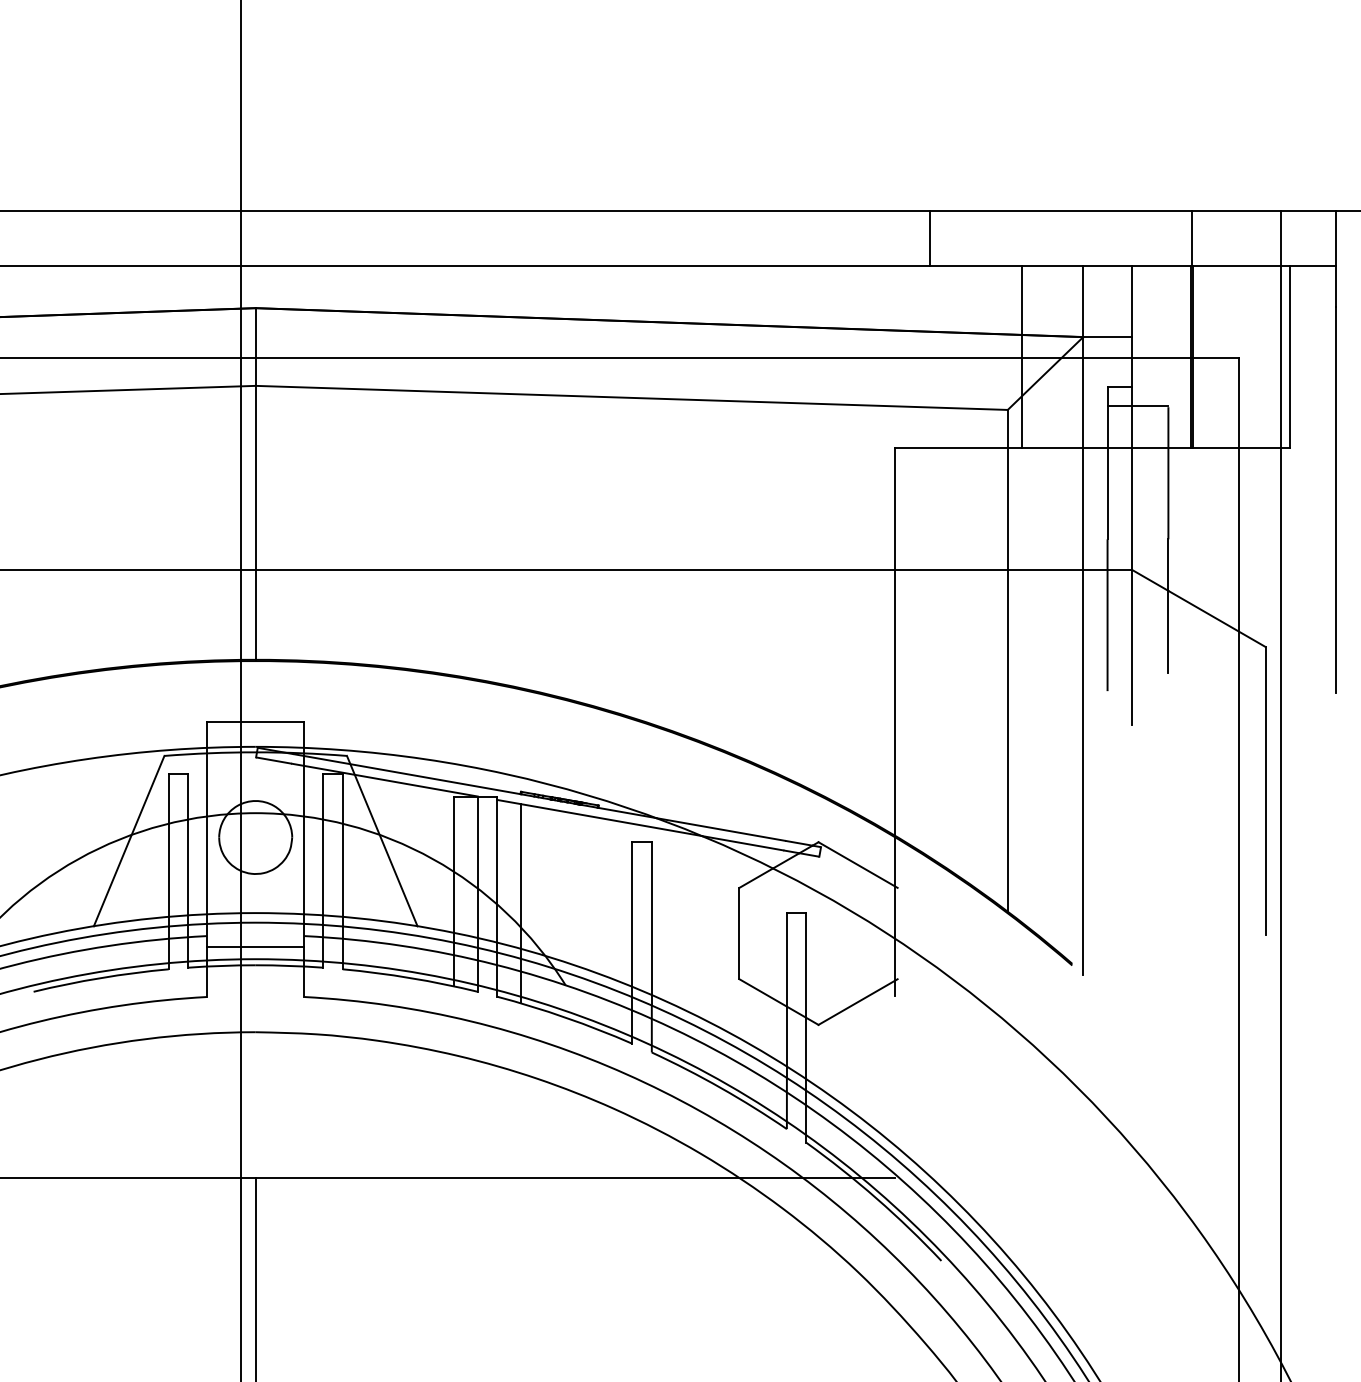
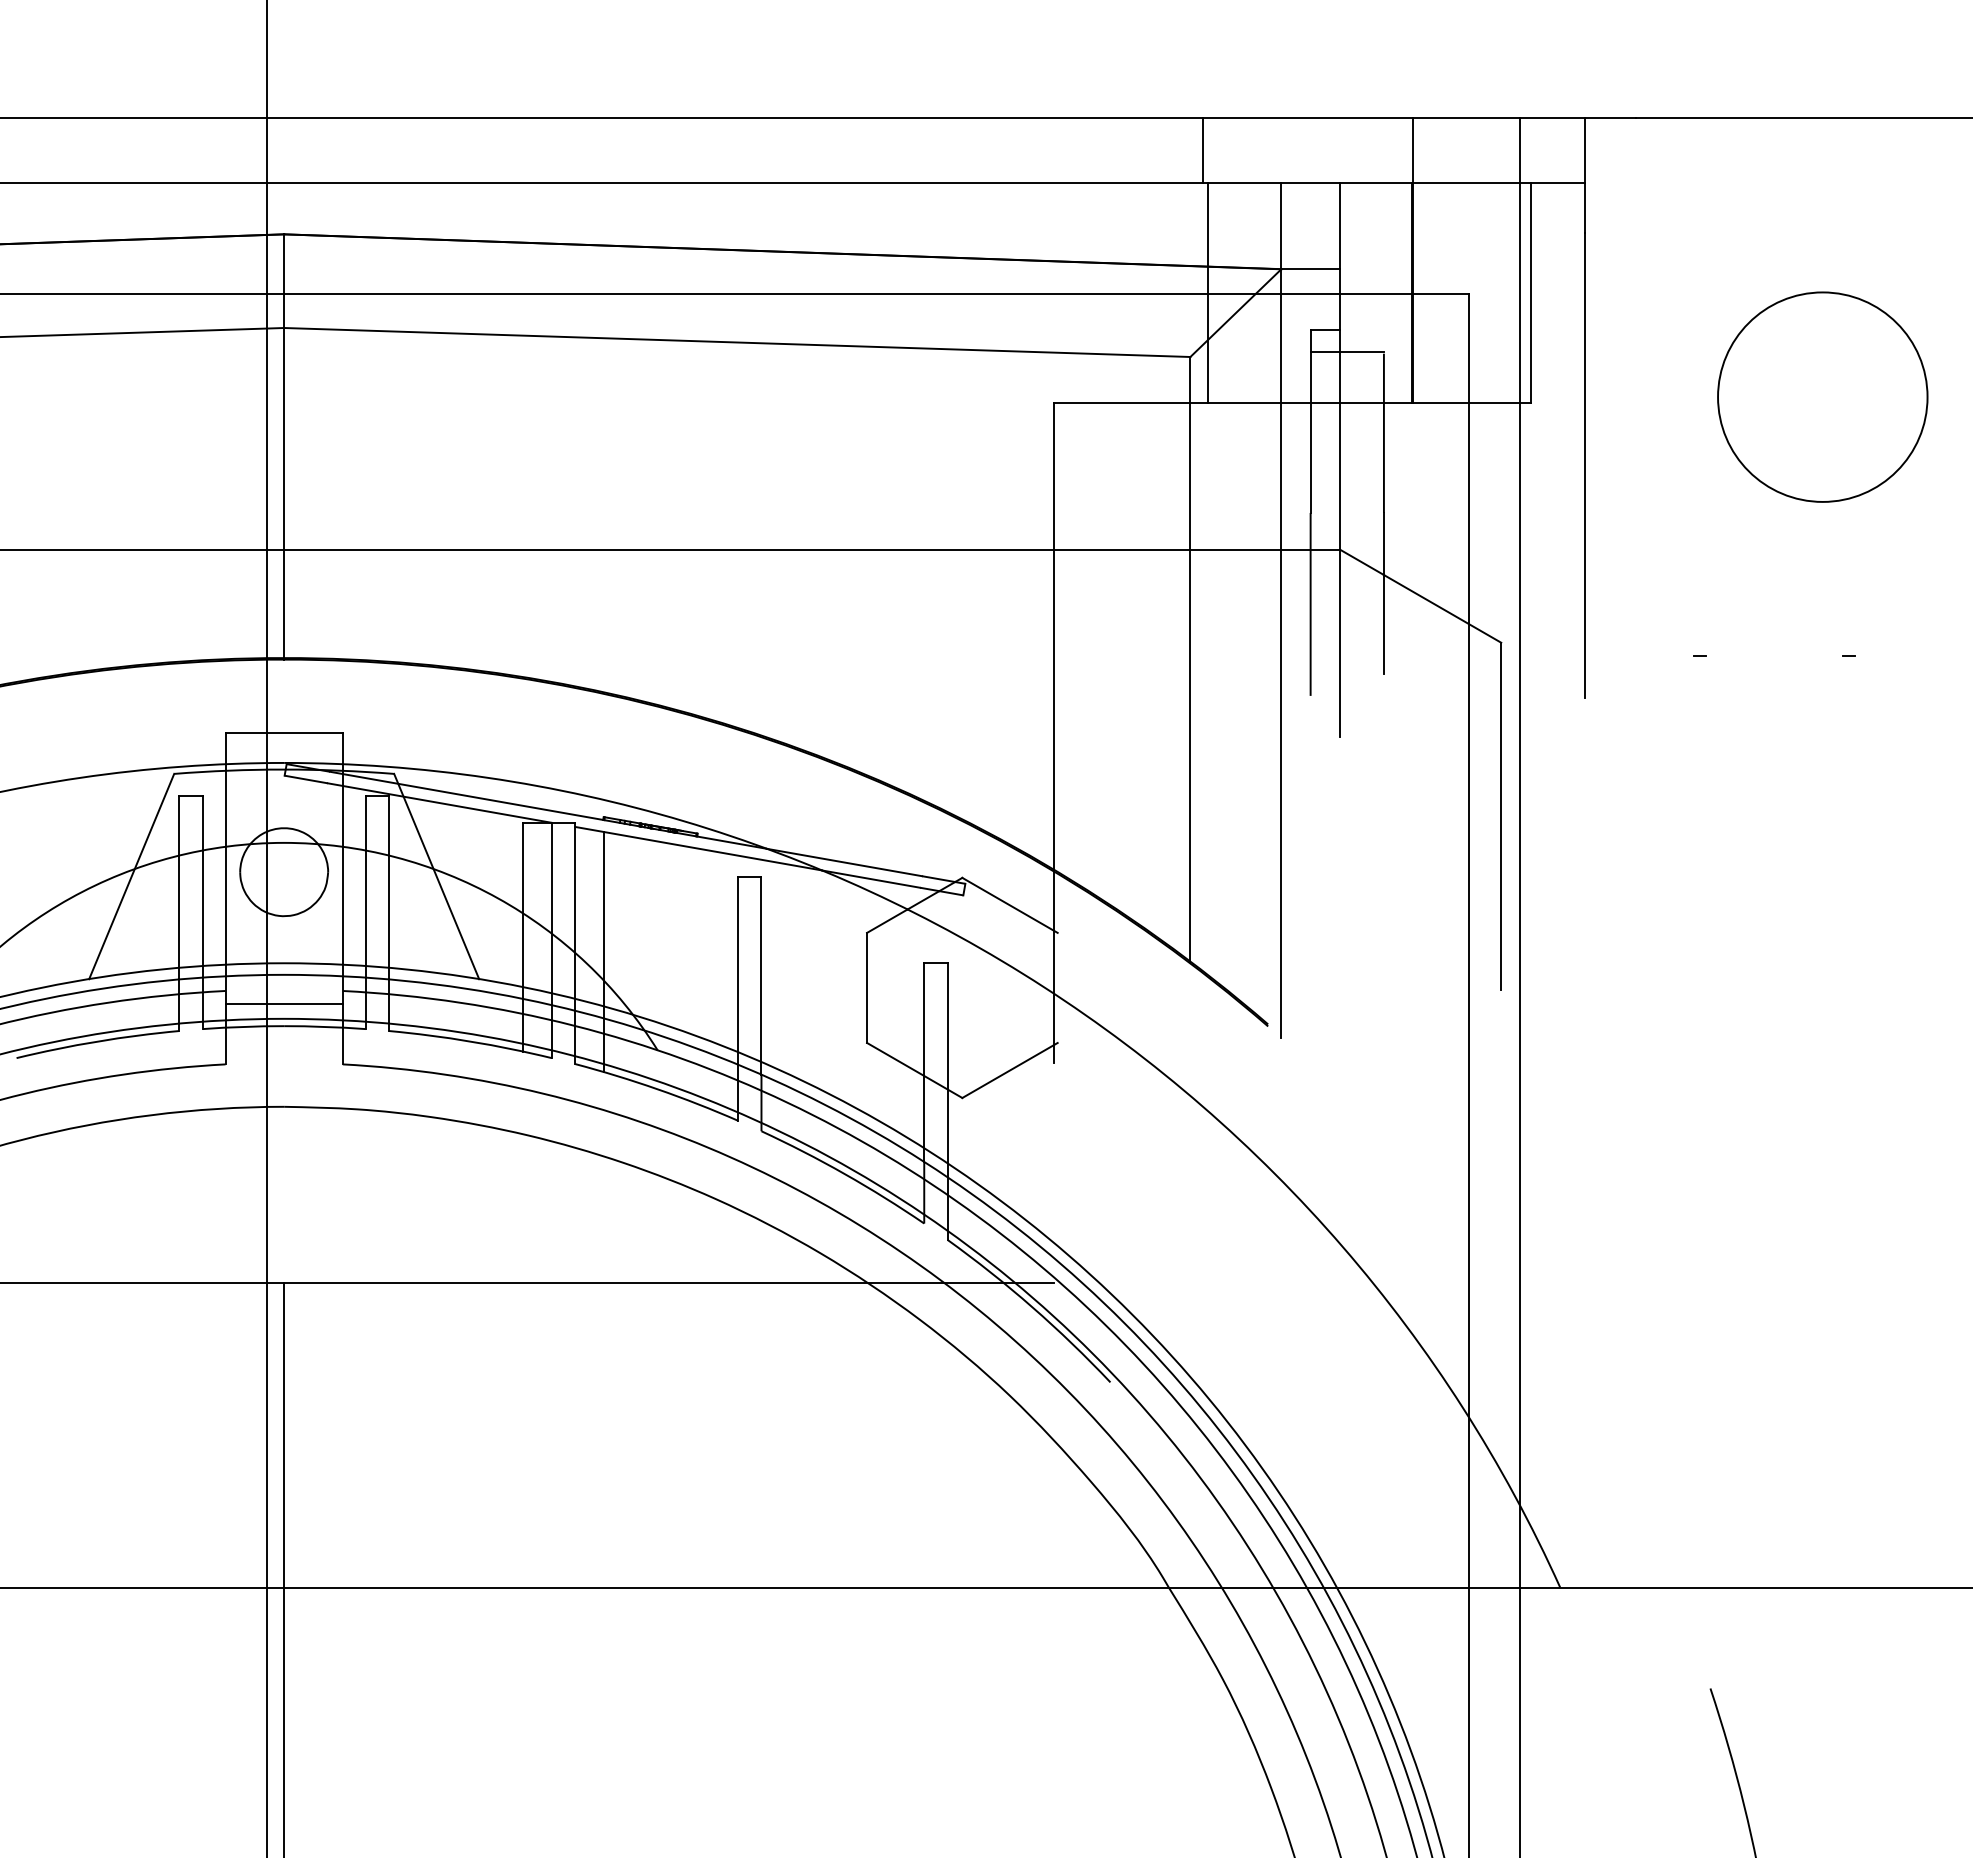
line: (929, 238) -> (1203, 150), moved

